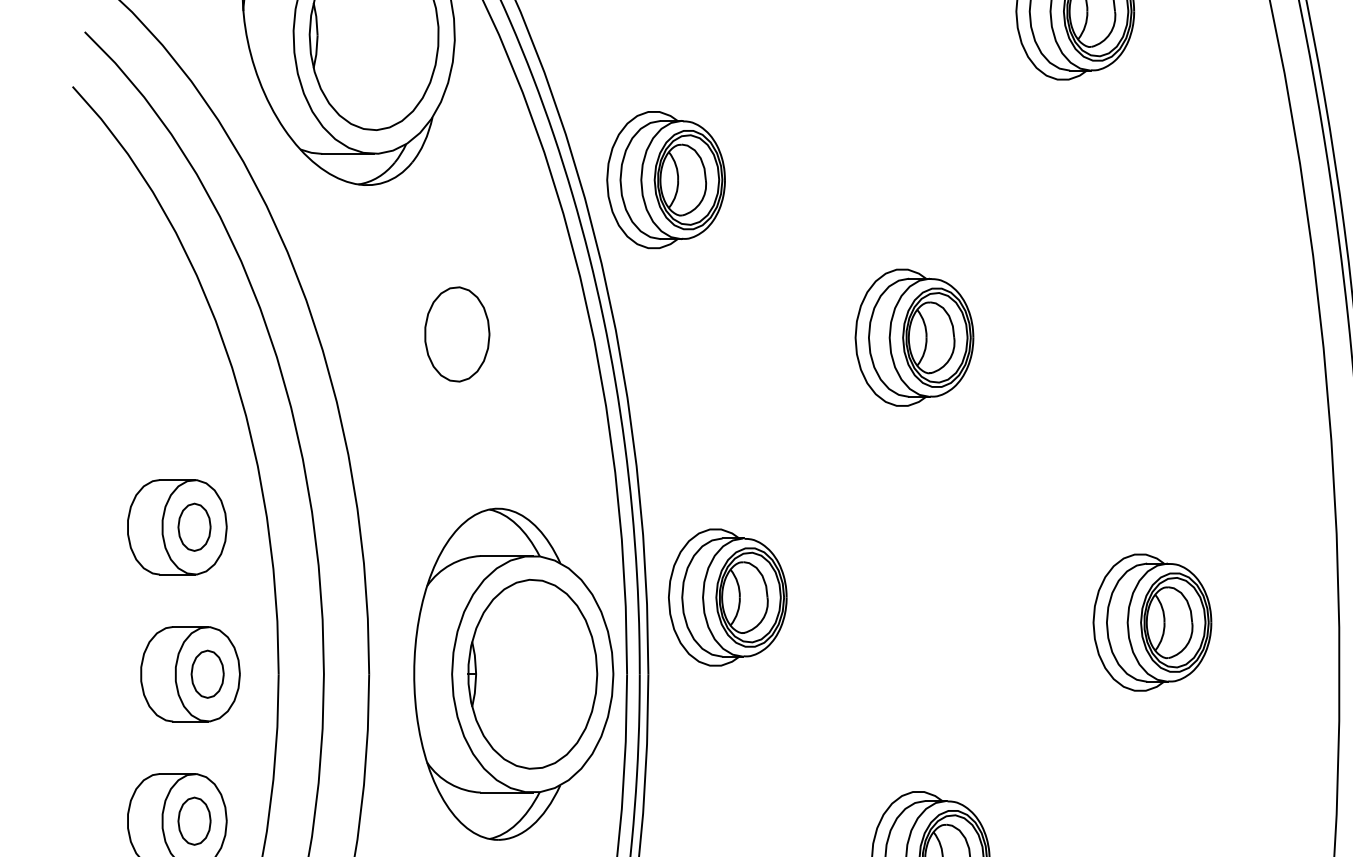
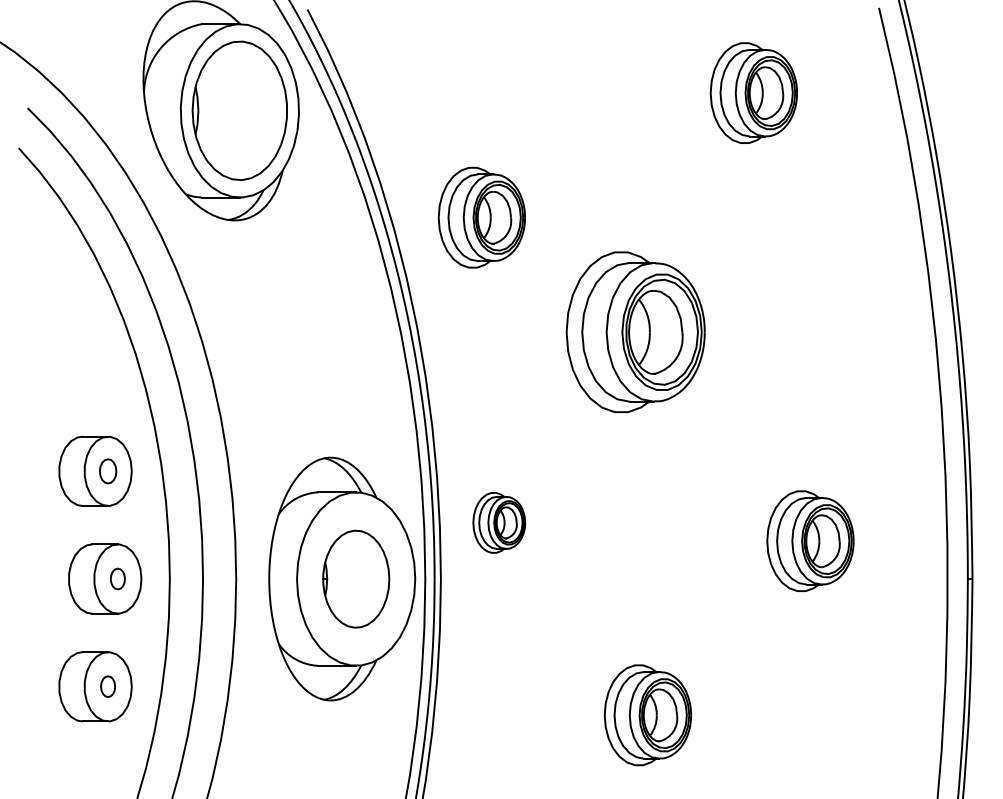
part: (665, 179) -> (481, 217), moved
part: (456, 333) -> (300, 329), removed
part: (915, 337) -> (636, 332), size x1.6
part: (193, 527) -> (107, 471), size x0.7
part: (728, 597) -> (499, 522), size x0.6
part: (207, 673) -> (117, 578), size x0.6
part: (533, 674) -> (356, 579), size x0.7
part: (193, 820) -> (107, 686), size x0.6

